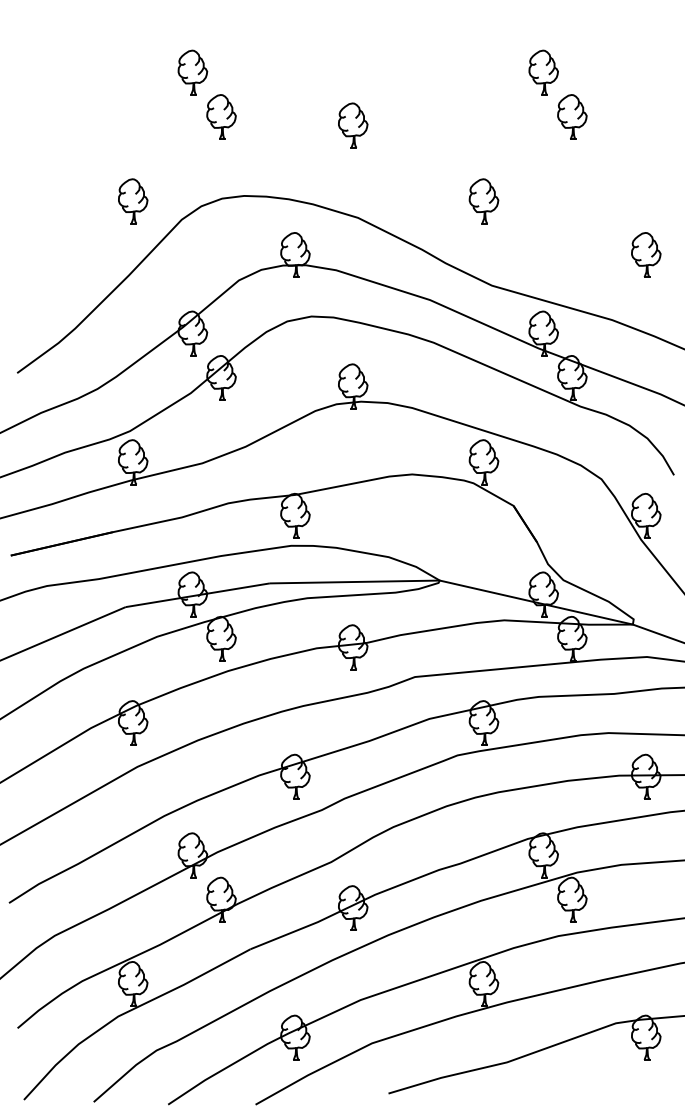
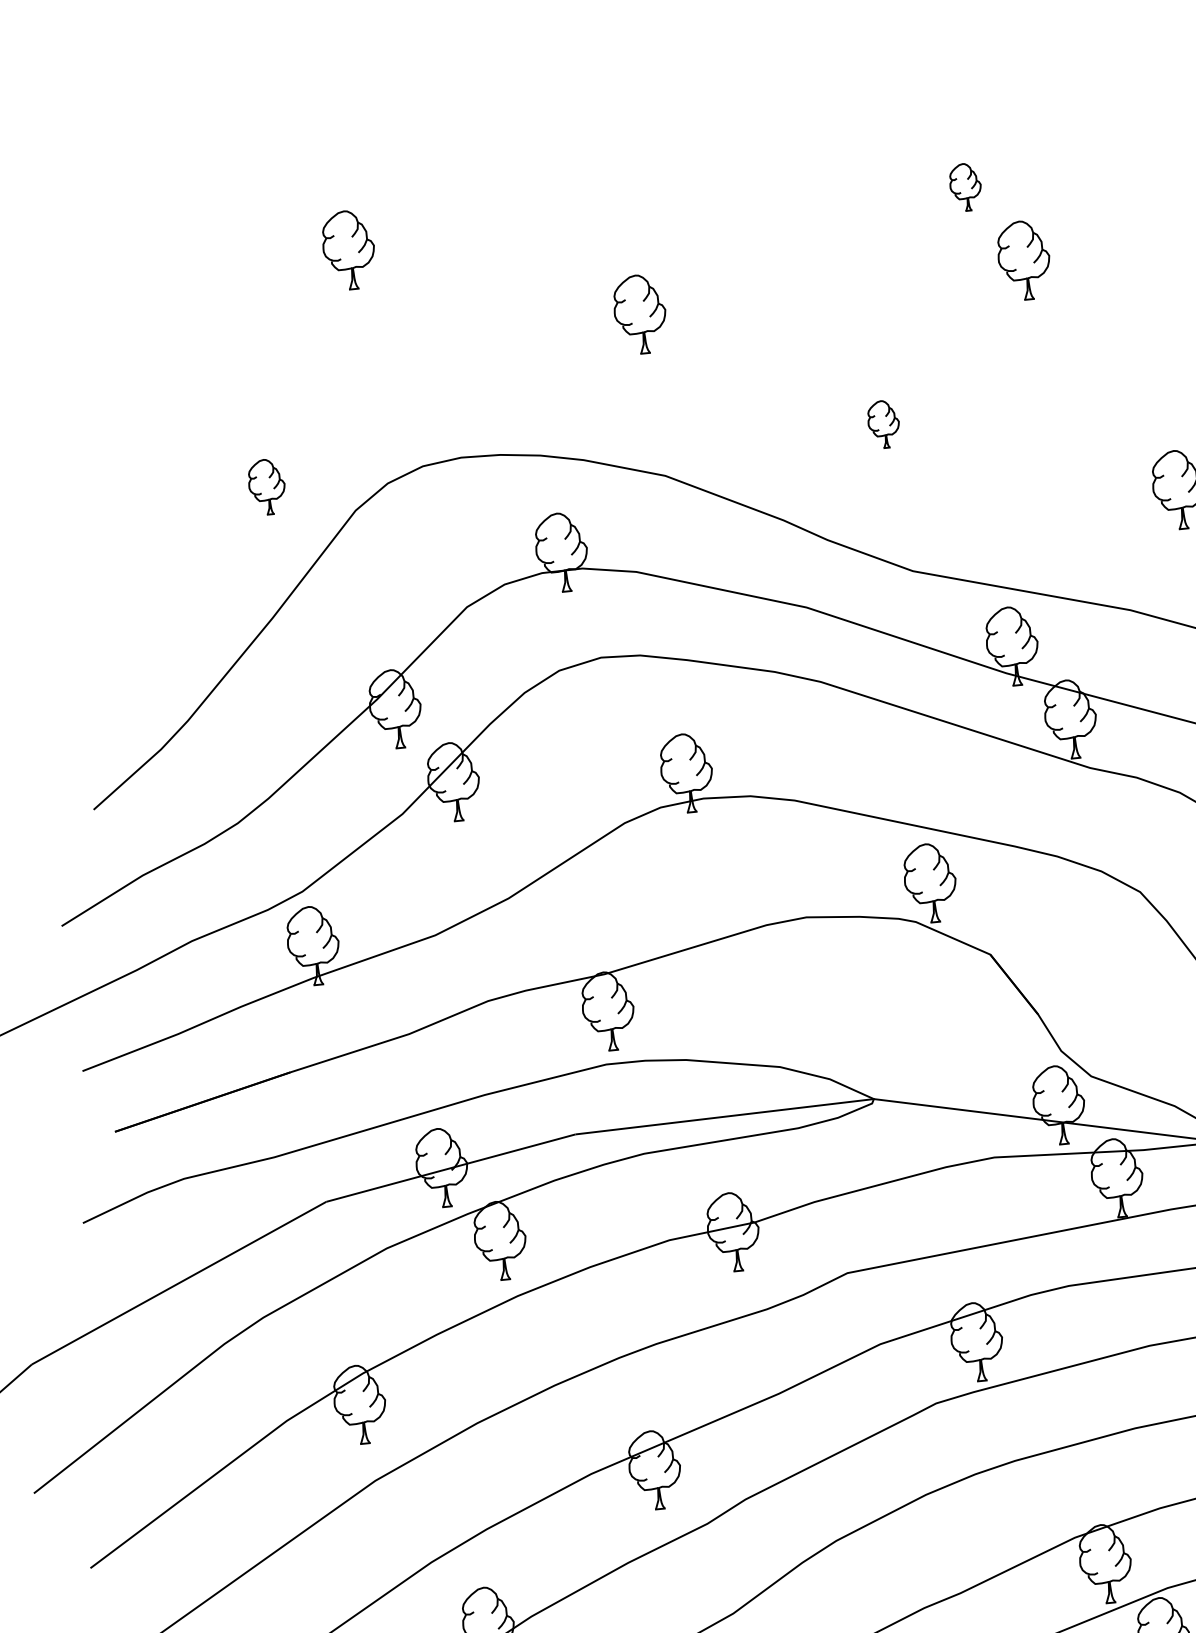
part: (543, 72) -> (965, 187), size x0.6
part: (221, 116) -> (407, 321), removed
part: (133, 201) -> (267, 487), size x0.7
part: (483, 201) -> (882, 424), size x0.6

